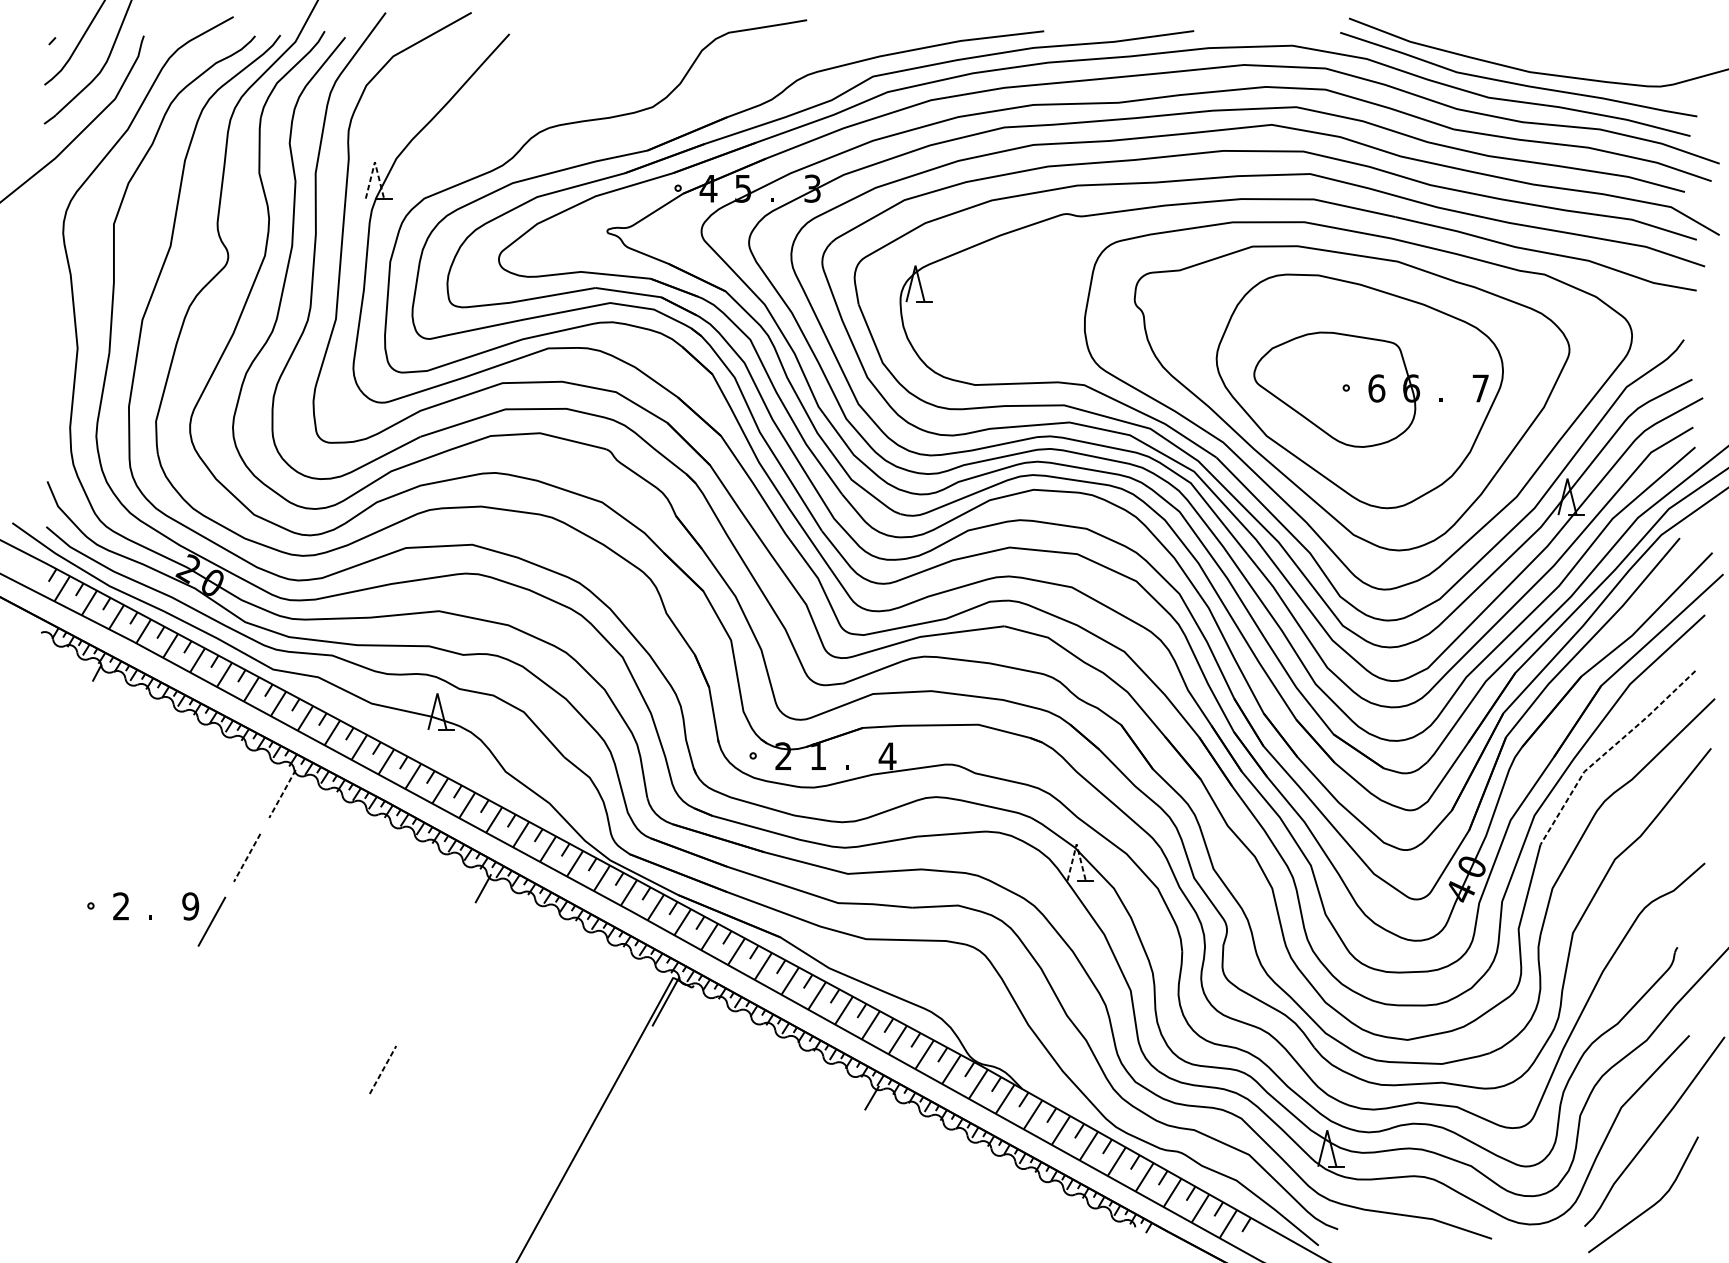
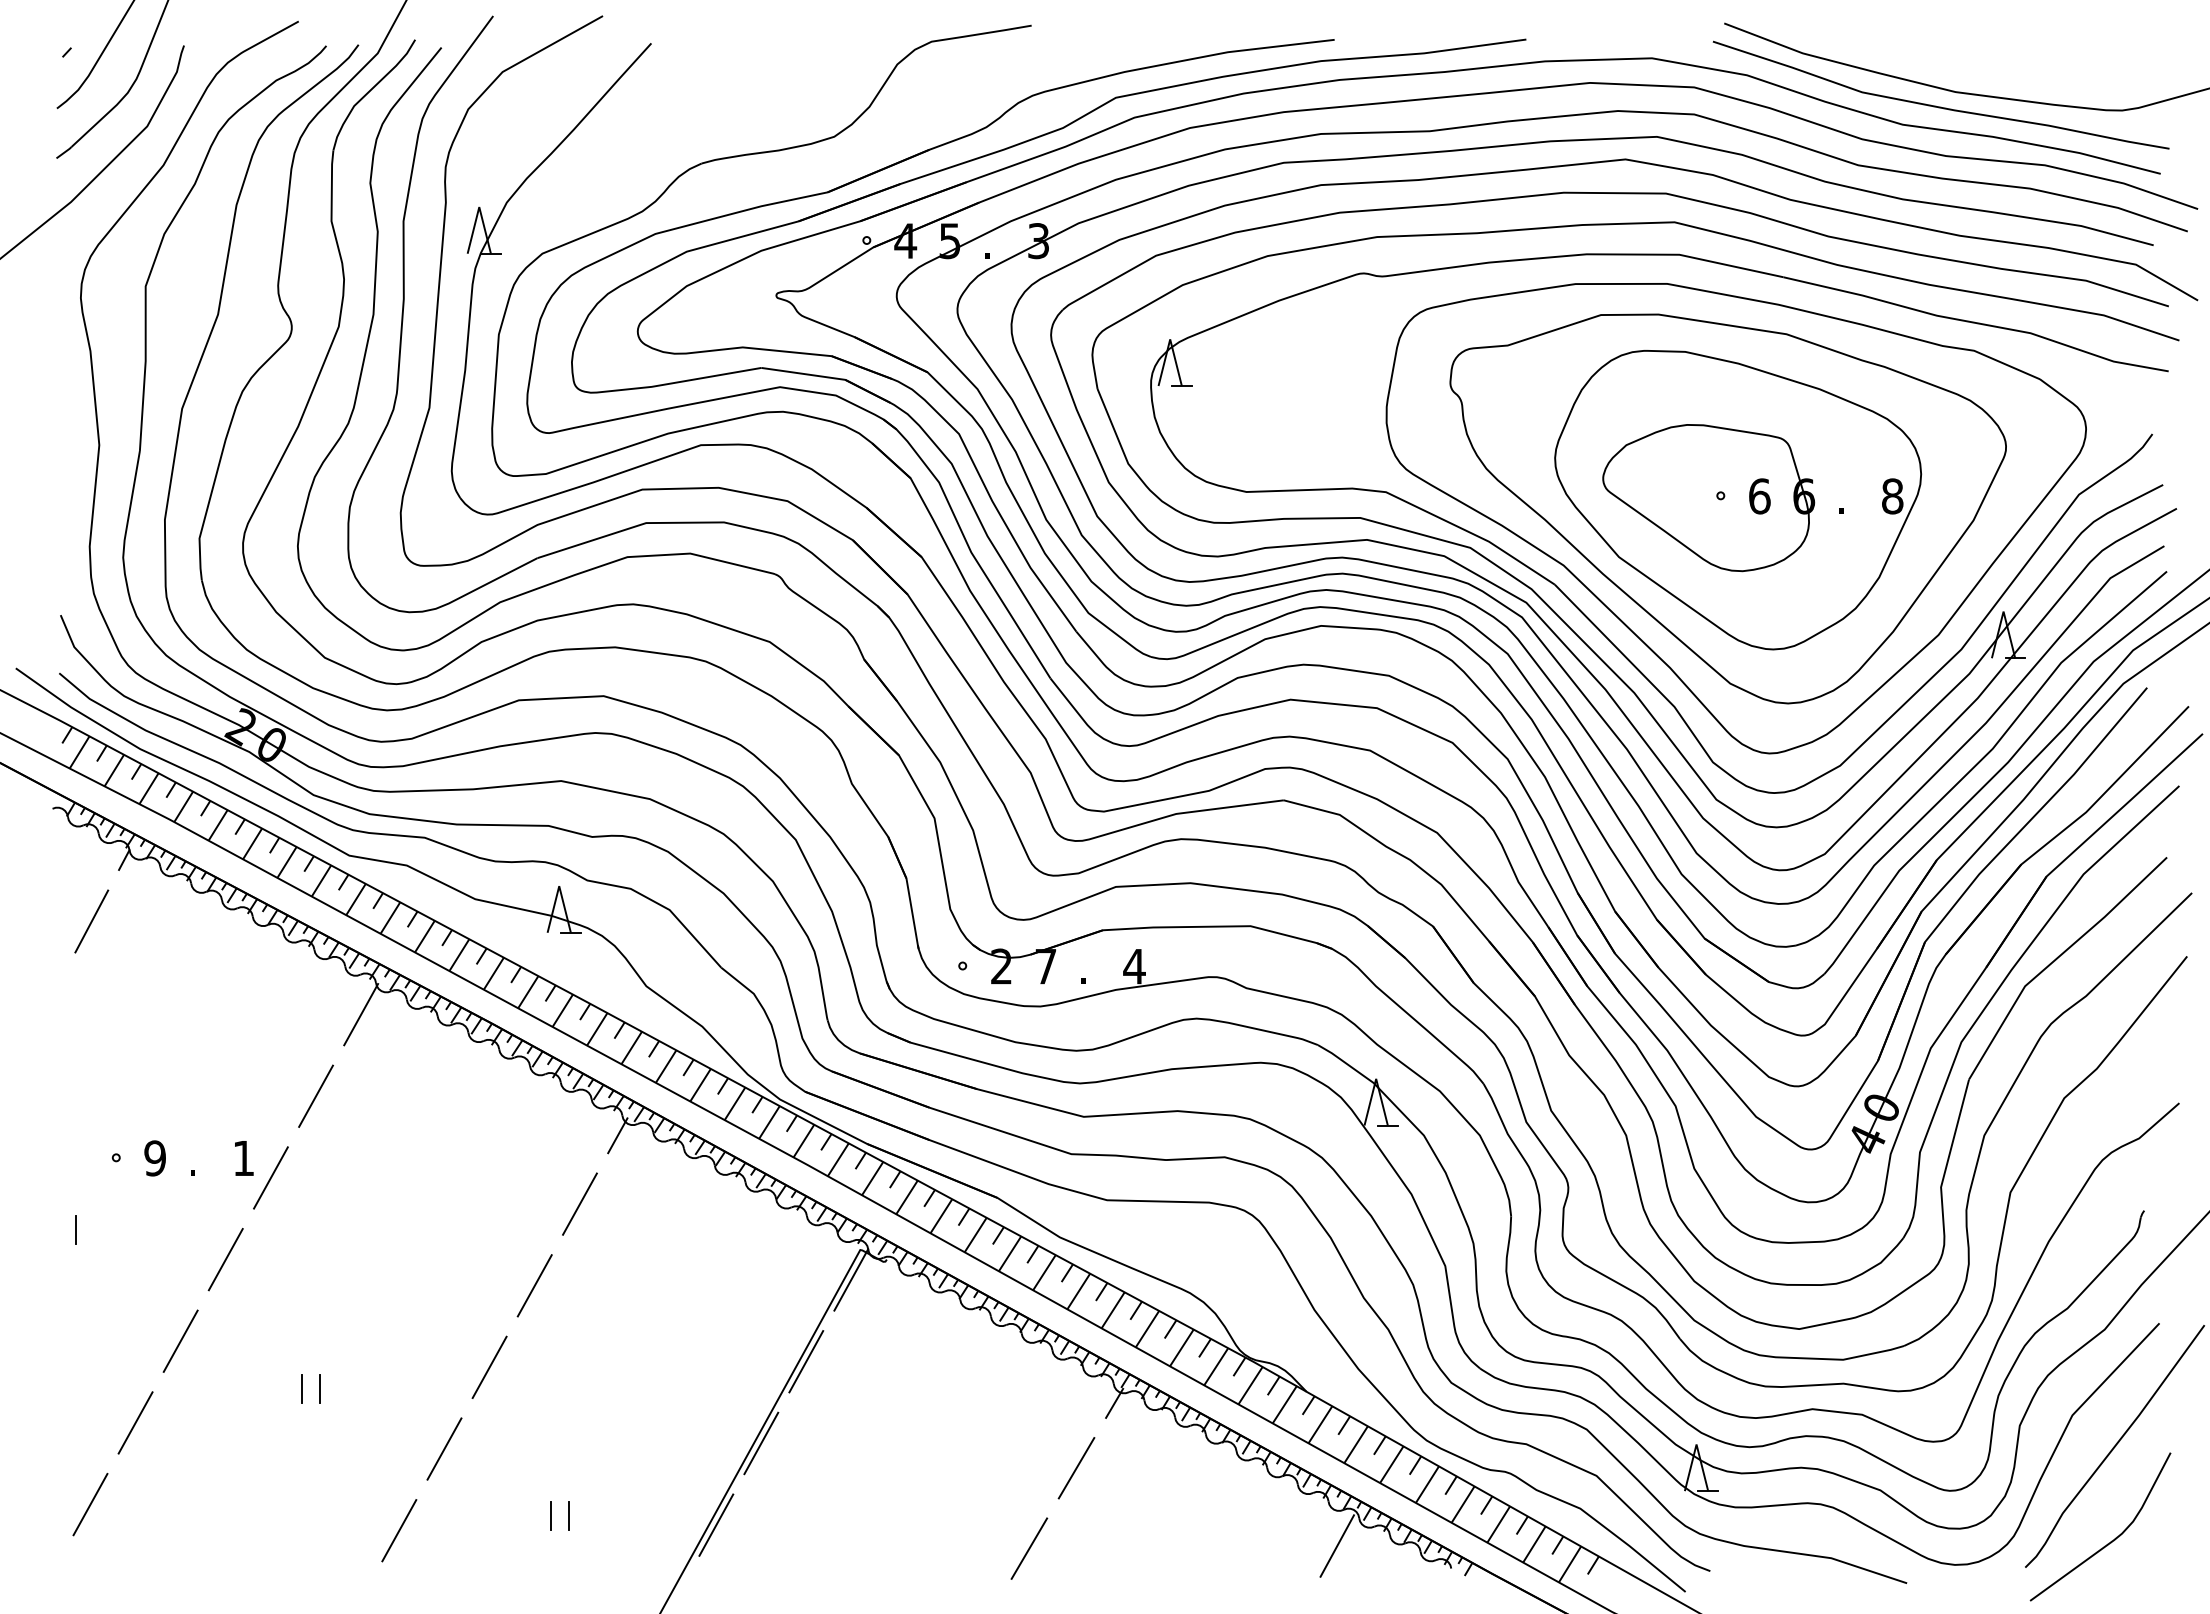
line: (375, 162) -> (479, 207), dashed -> solid
text: (1480, 388) -> (1892, 496), 7 -> 8
line: (71, 721) -> (91, 921), added
line: (1608, 750) -> (2056, 958), dashed -> solid
text: (817, 756) -> (1045, 966), 1 -> 7
line: (282, 793) -> (361, 1014), dashed -> solid
line: (1076, 843) -> (1376, 1078), dashed -> solid
line: (247, 858) -> (316, 1096), dashed -> solid
text: (120, 906) -> (154, 1158), 2 -> 9
text: (190, 906) -> (243, 1158), 9 -> 1
line: (453, 941) -> (579, 1203), added
line: (59, 962) -> (75, 1230), added
line: (176, 985) -> (225, 1259), added
line: (418, 1005) -> (534, 1285), added
line: (141, 1048) -> (180, 1340), added
line: (630, 1065) -> (806, 1361), added
line: (382, 1070) -> (489, 1367), dashed -> solid
line: (235, 1087) -> (301, 1389), added
line: (250, 1087) -> (320, 1389), added
line: (105, 1113) -> (135, 1422), added
line: (595, 1129) -> (761, 1443), added
line: (347, 1133) -> (444, 1448), added
line: (842, 1149) -> (1076, 1468), added
line: (70, 1177) -> (90, 1504), added
line: (430, 1185) -> (550, 1515), added
line: (445, 1185) -> (569, 1515), added
line: (560, 1192) -> (716, 1524), added
line: (312, 1197) -> (399, 1530), added
line: (1045, 1209) -> (1336, 1545), added
line: (805, 1211) -> (1029, 1548), added

